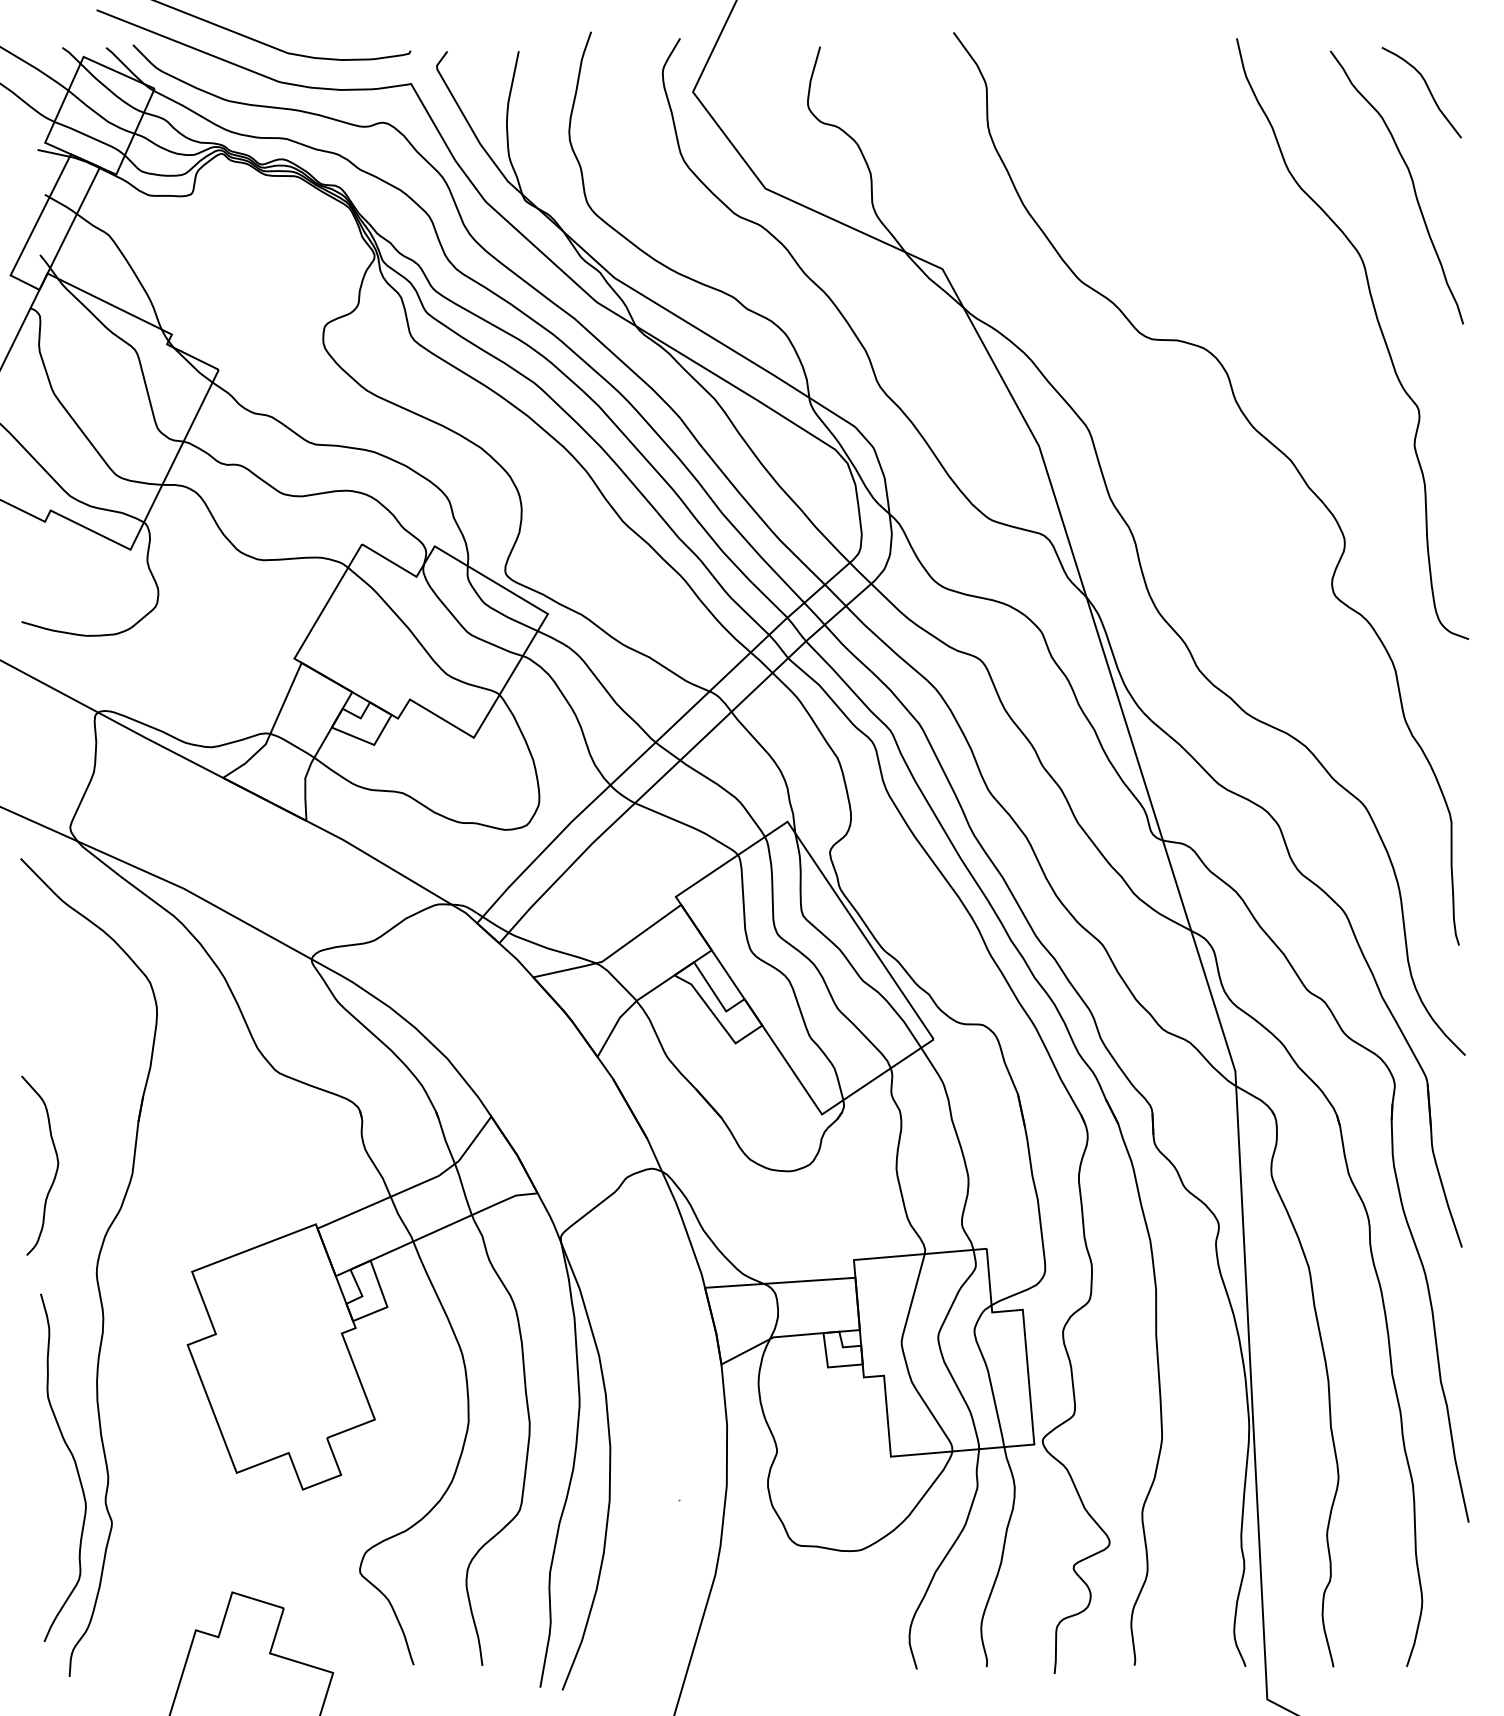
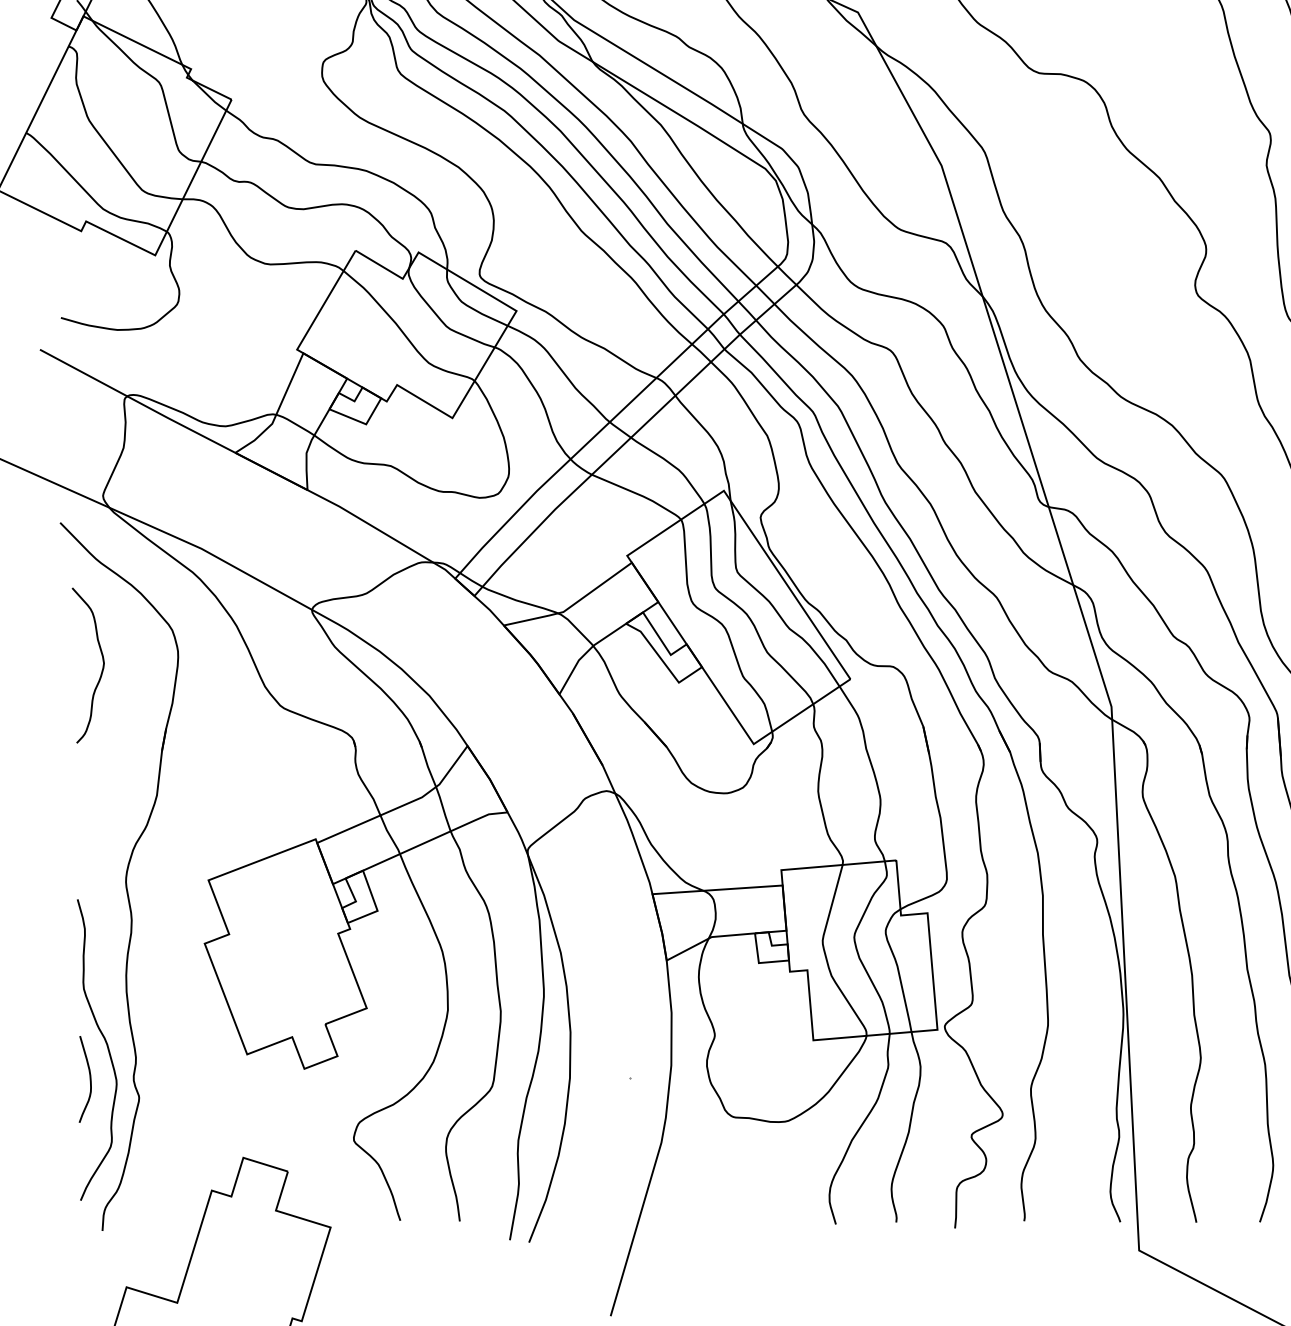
curve: (56, 1167) -> (102, 667), moved
curve: (54, 1500) -> (89, 1078), added

